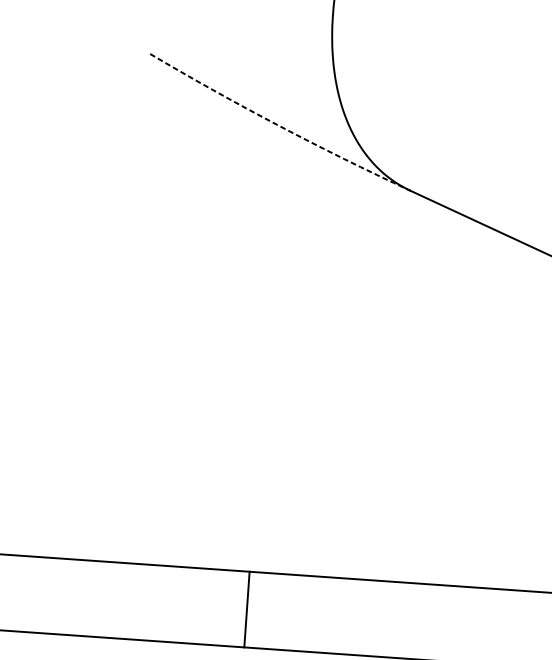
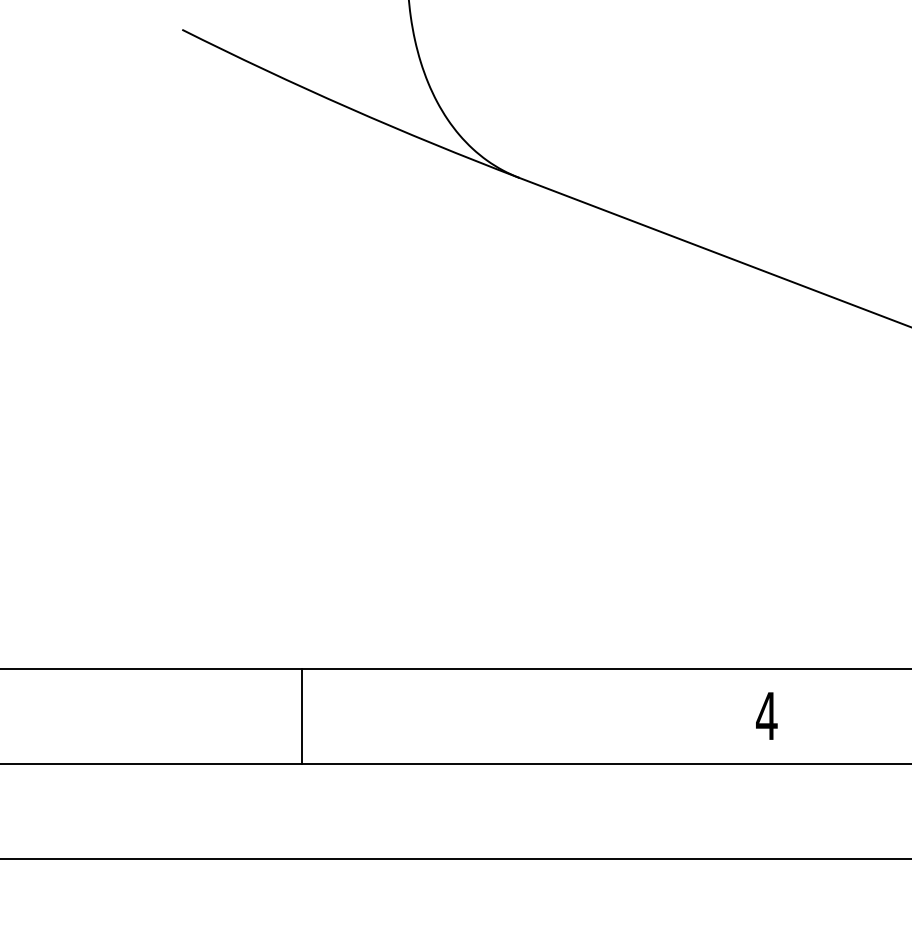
arc: (278, 125) -> (349, 108), dashed -> solid
line: (246, 609) -> (301, 715), moved

